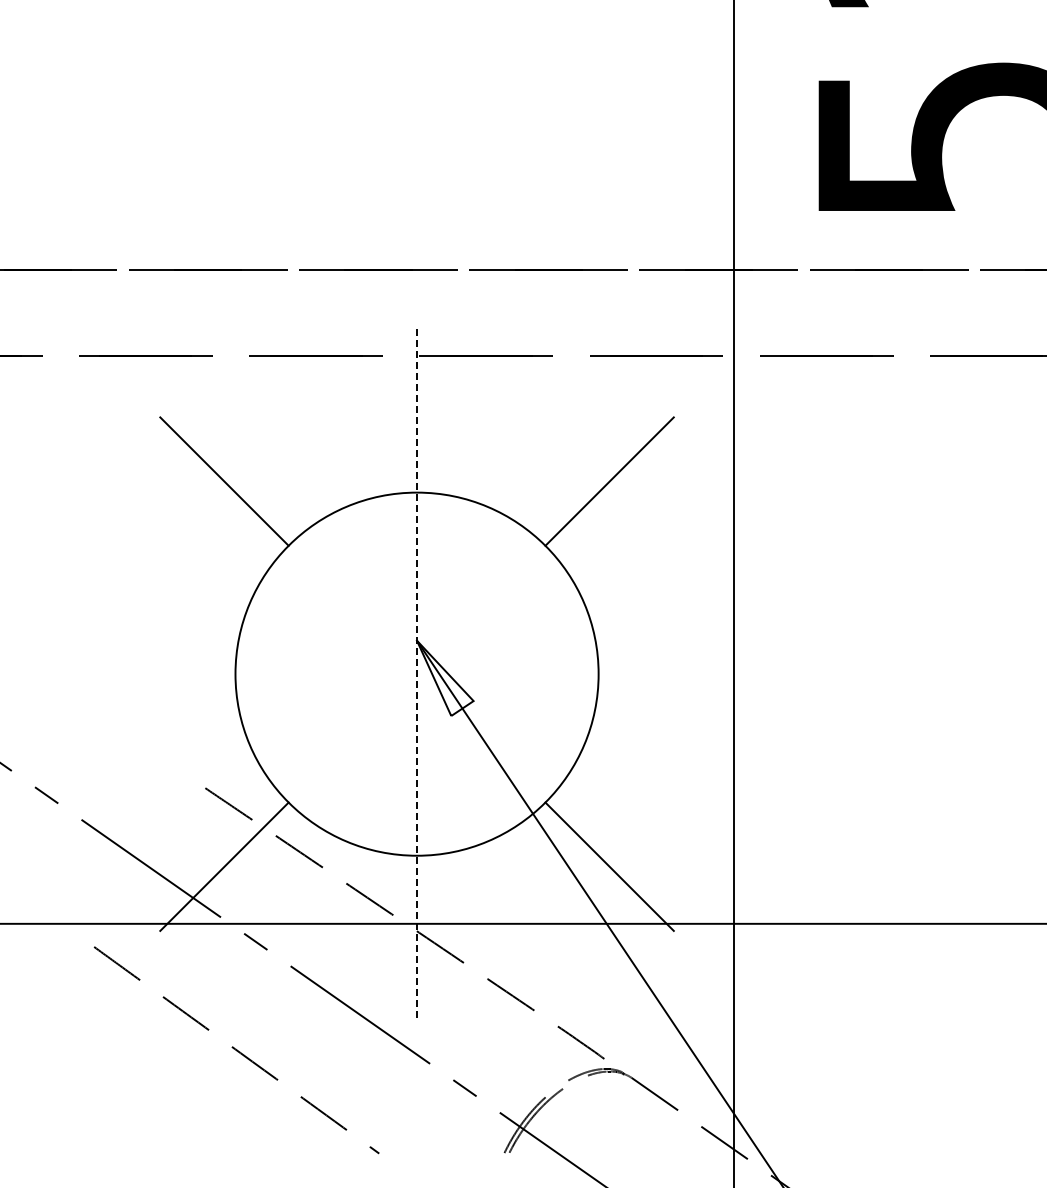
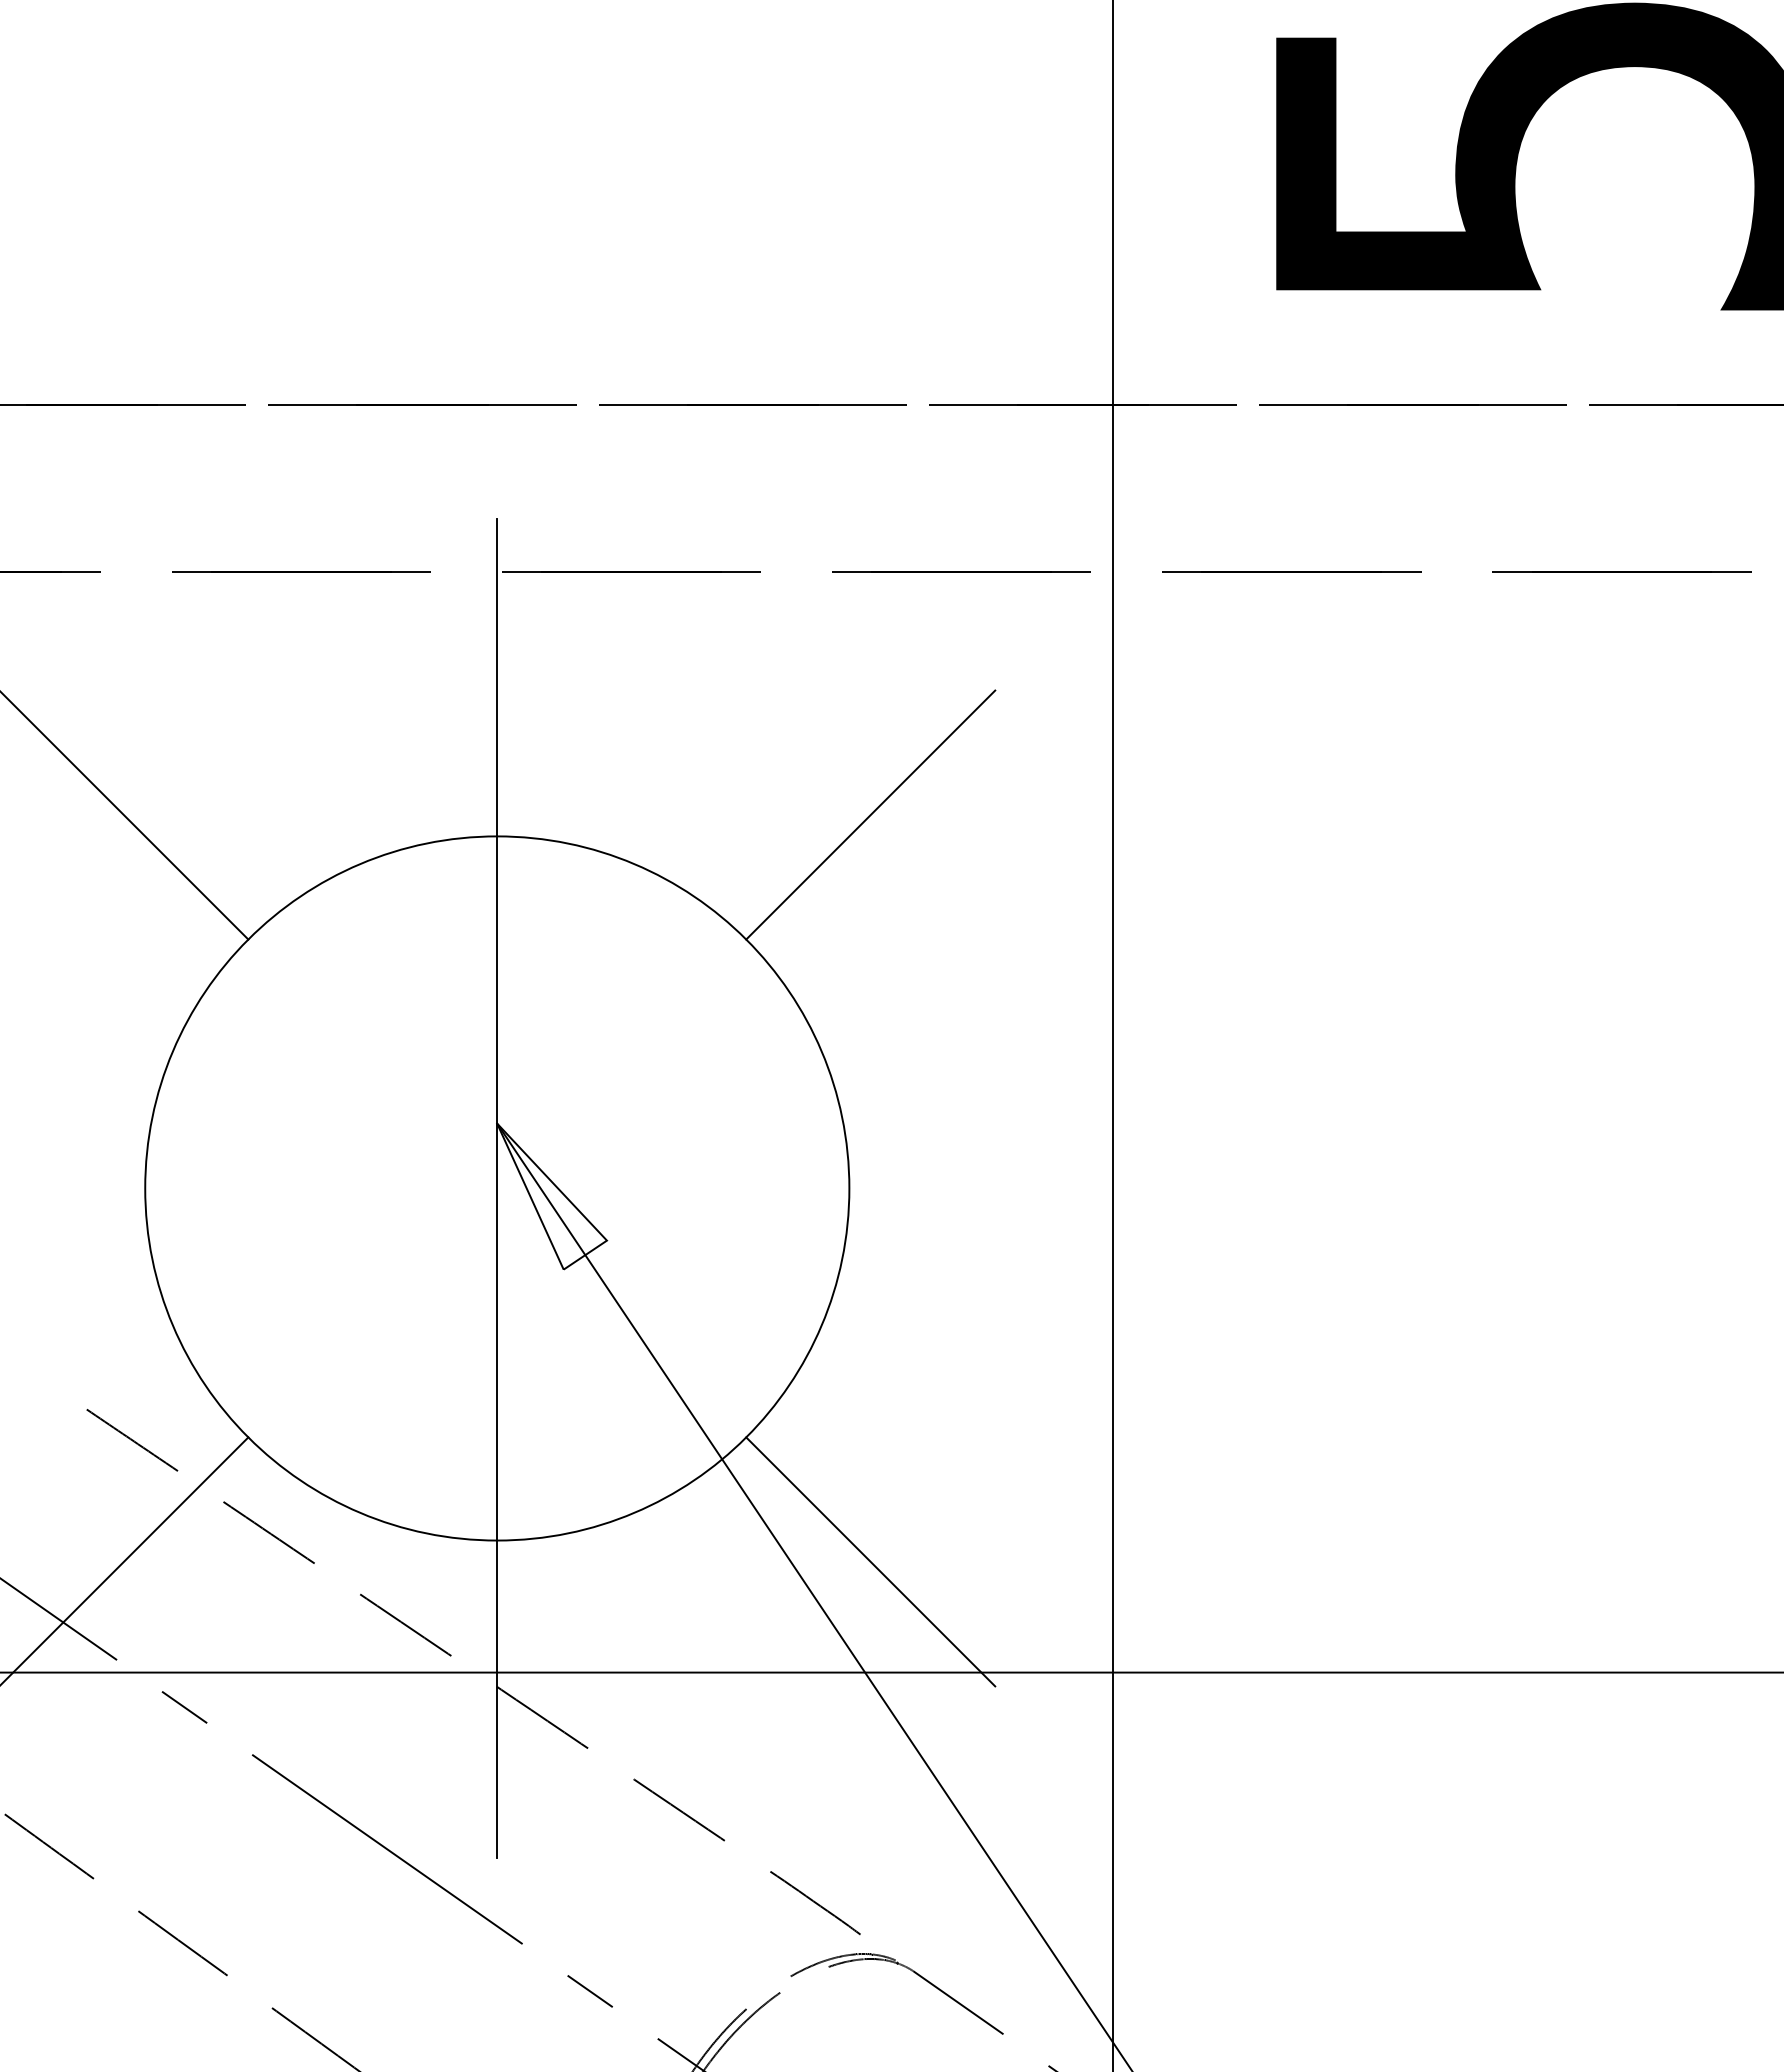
line: (416, 674) -> (496, 1189), dashed -> solid

